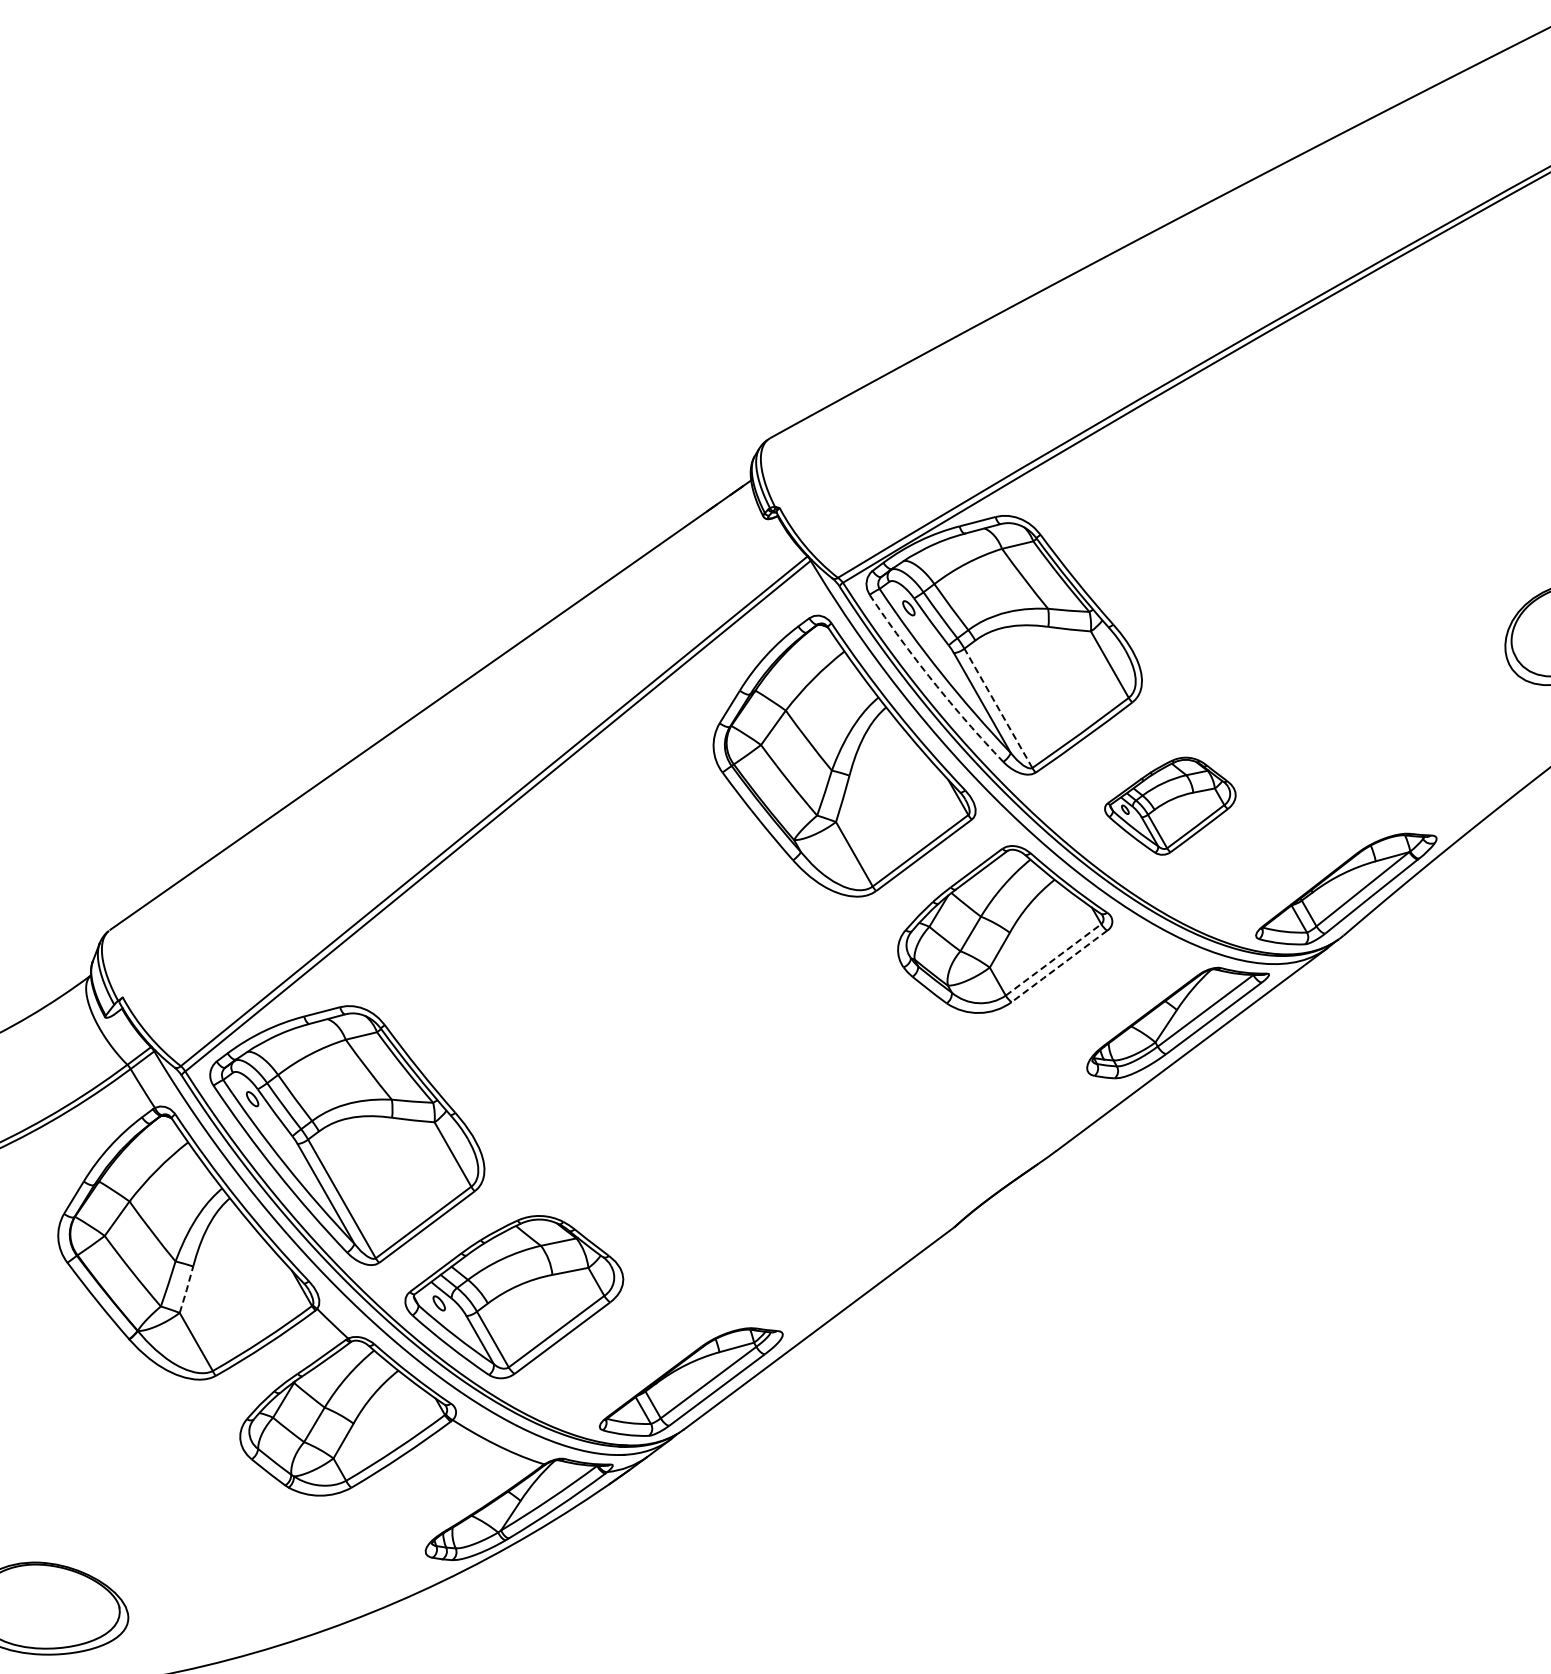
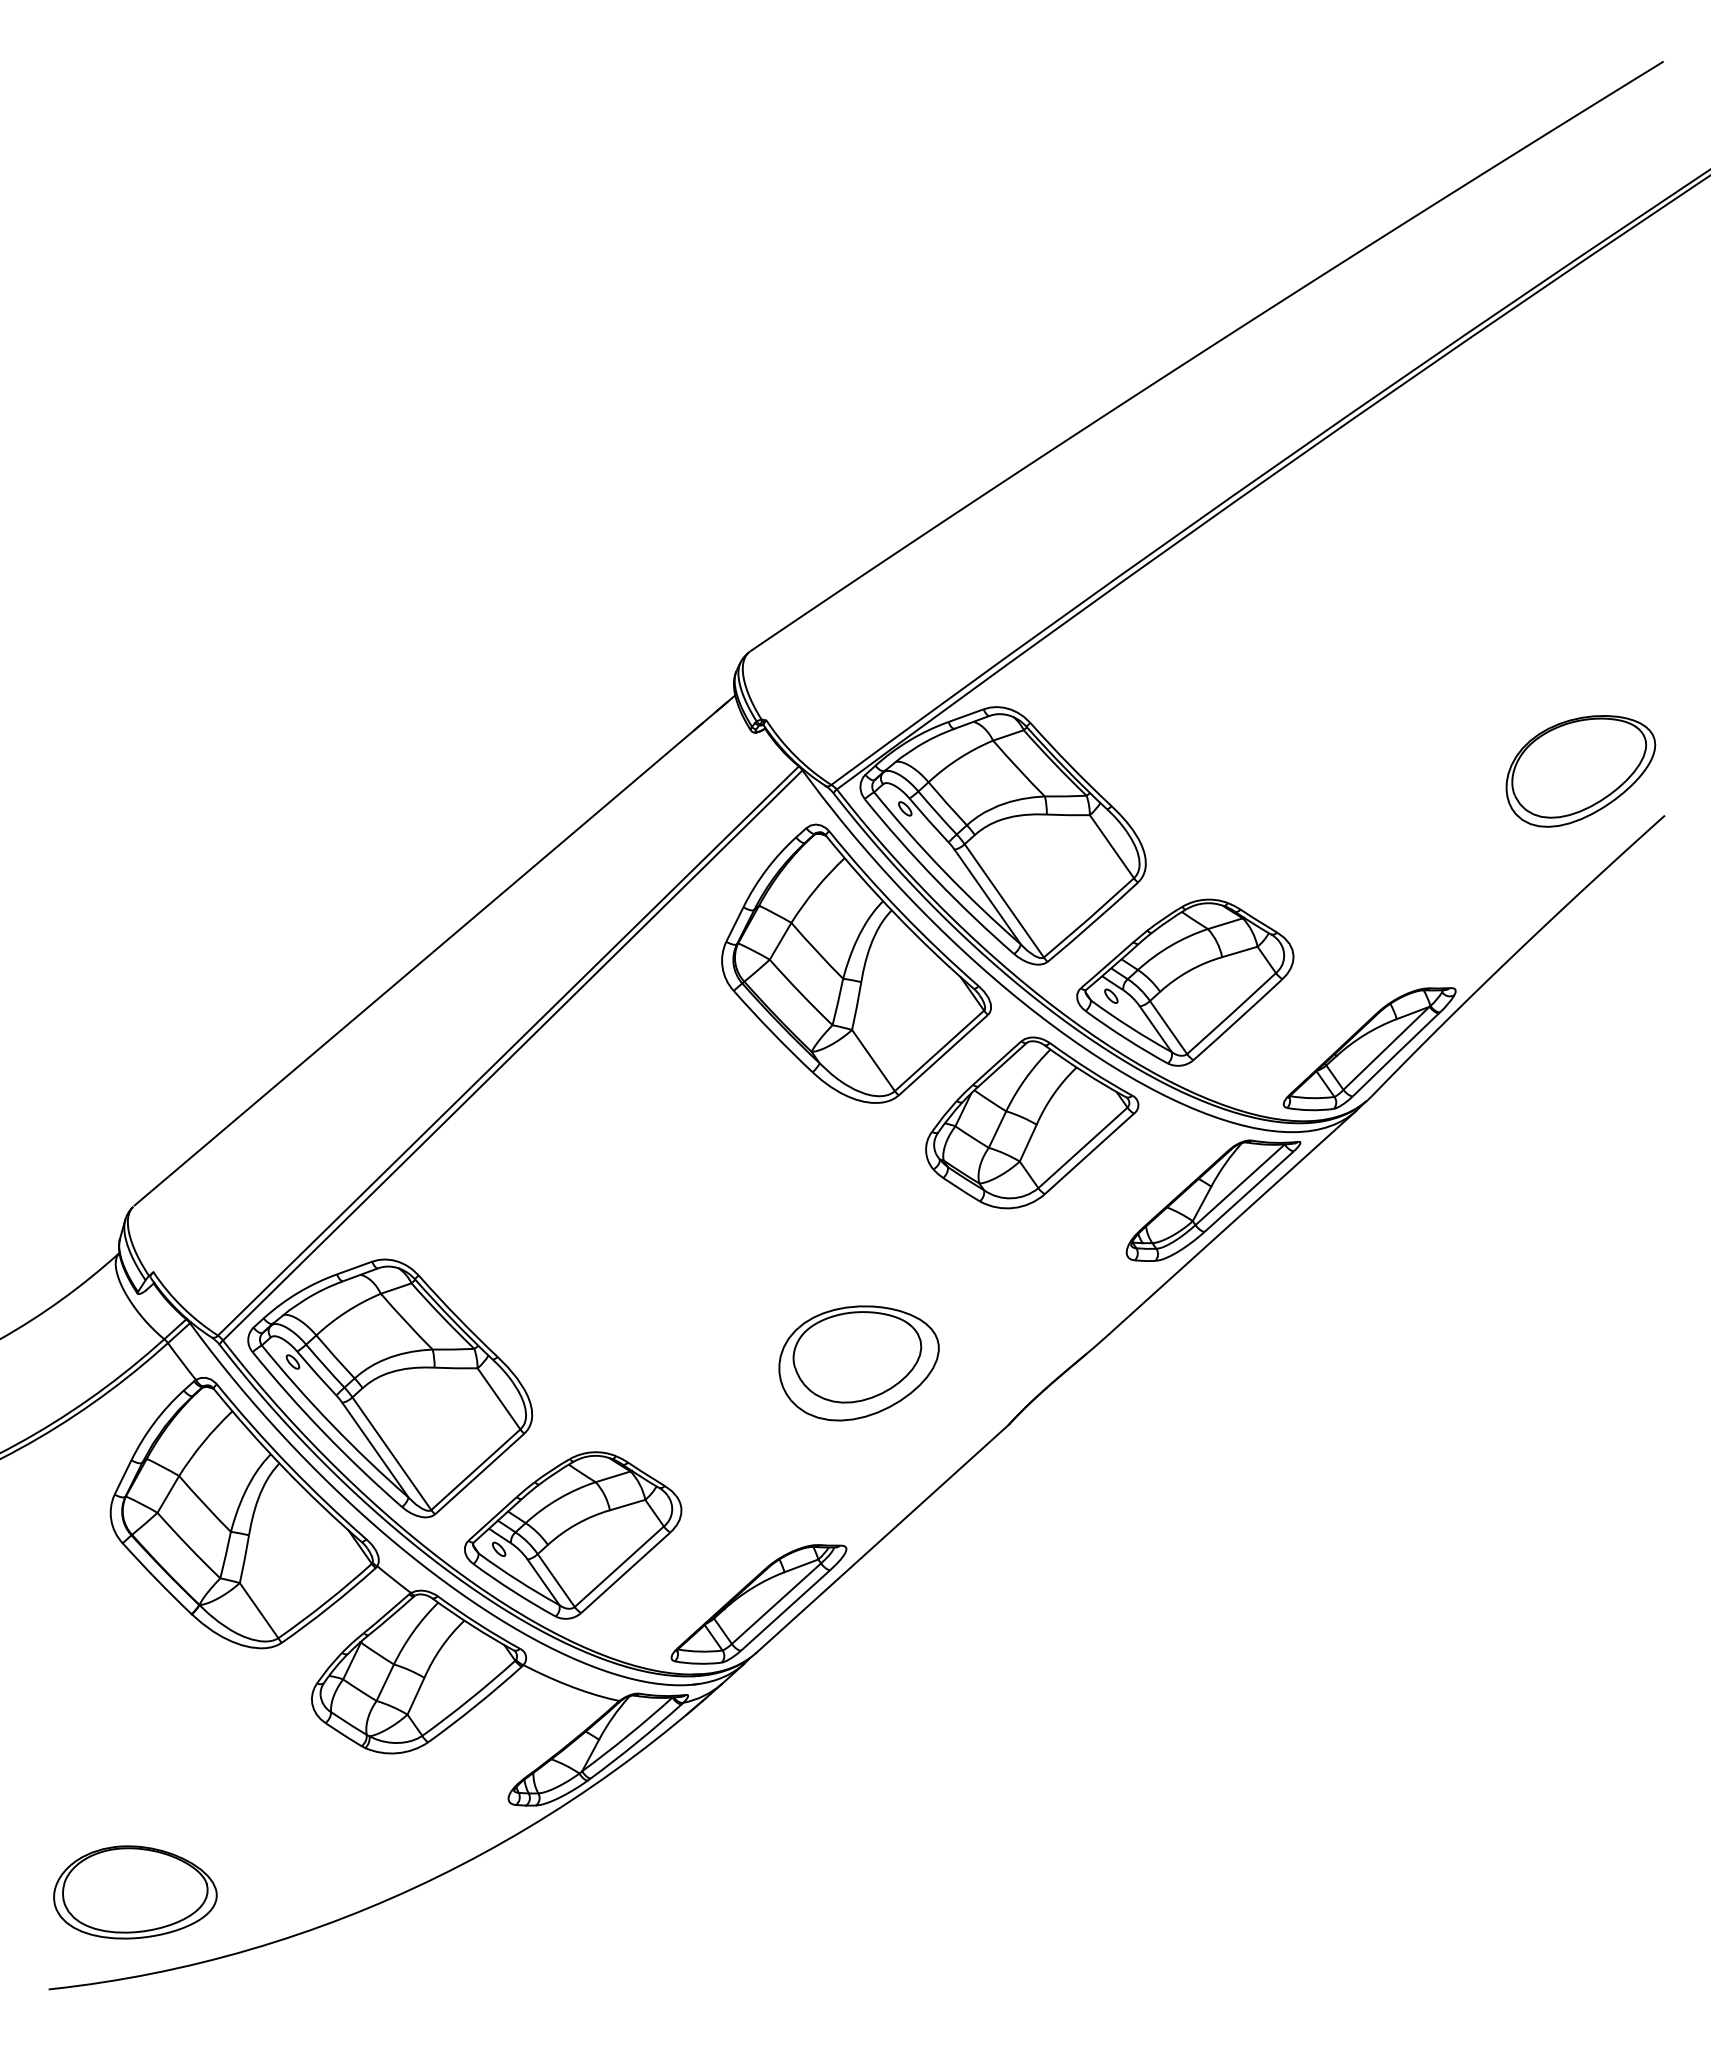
arc: (933, 680) -> (936, 879), dashed -> solid
line: (998, 707) -> (1004, 900), dashed -> solid
part: (1170, 805) -> (1185, 982), size x1.67
line: (1054, 959) -> (1083, 1147), dashed -> solid
line: (1059, 967) -> (1089, 1154), dashed -> solid
part: (811, 1152) -> (858, 1363), added
line: (186, 1290) -> (244, 1559), dashed -> solid

